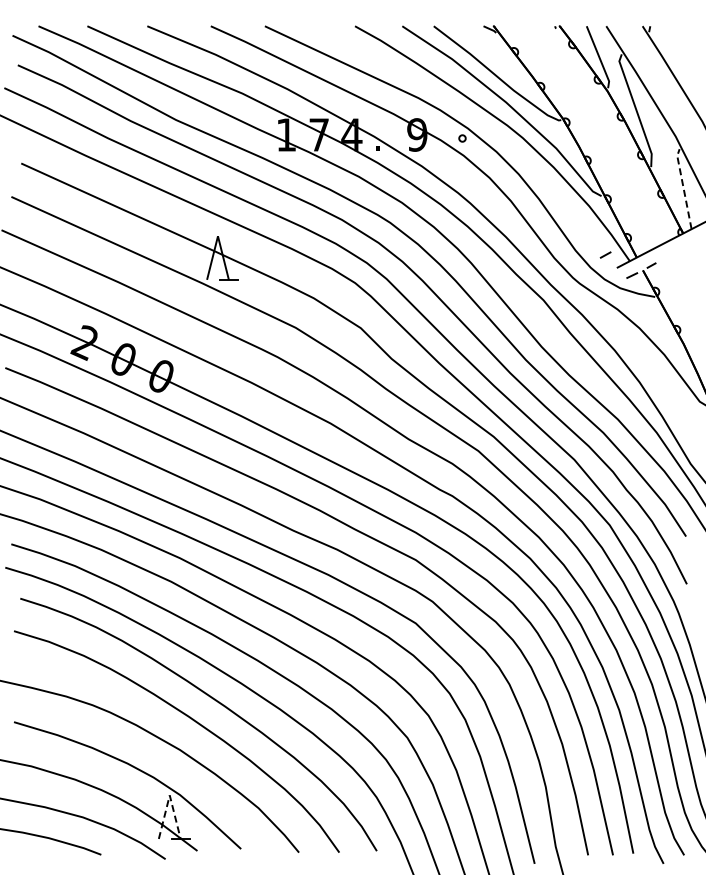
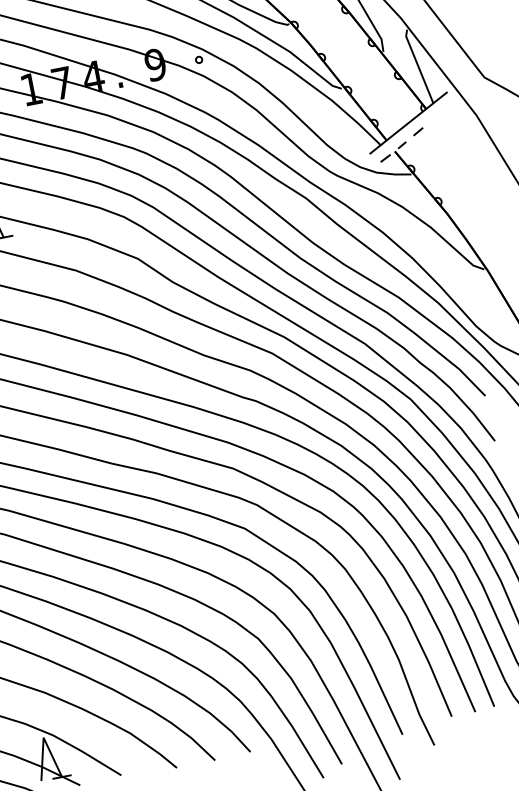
line: (683, 188) -> (418, 66), dashed -> solid
line: (605, 254) -> (418, 131), moved
line: (169, 795) -> (43, 737), dashed -> solid

